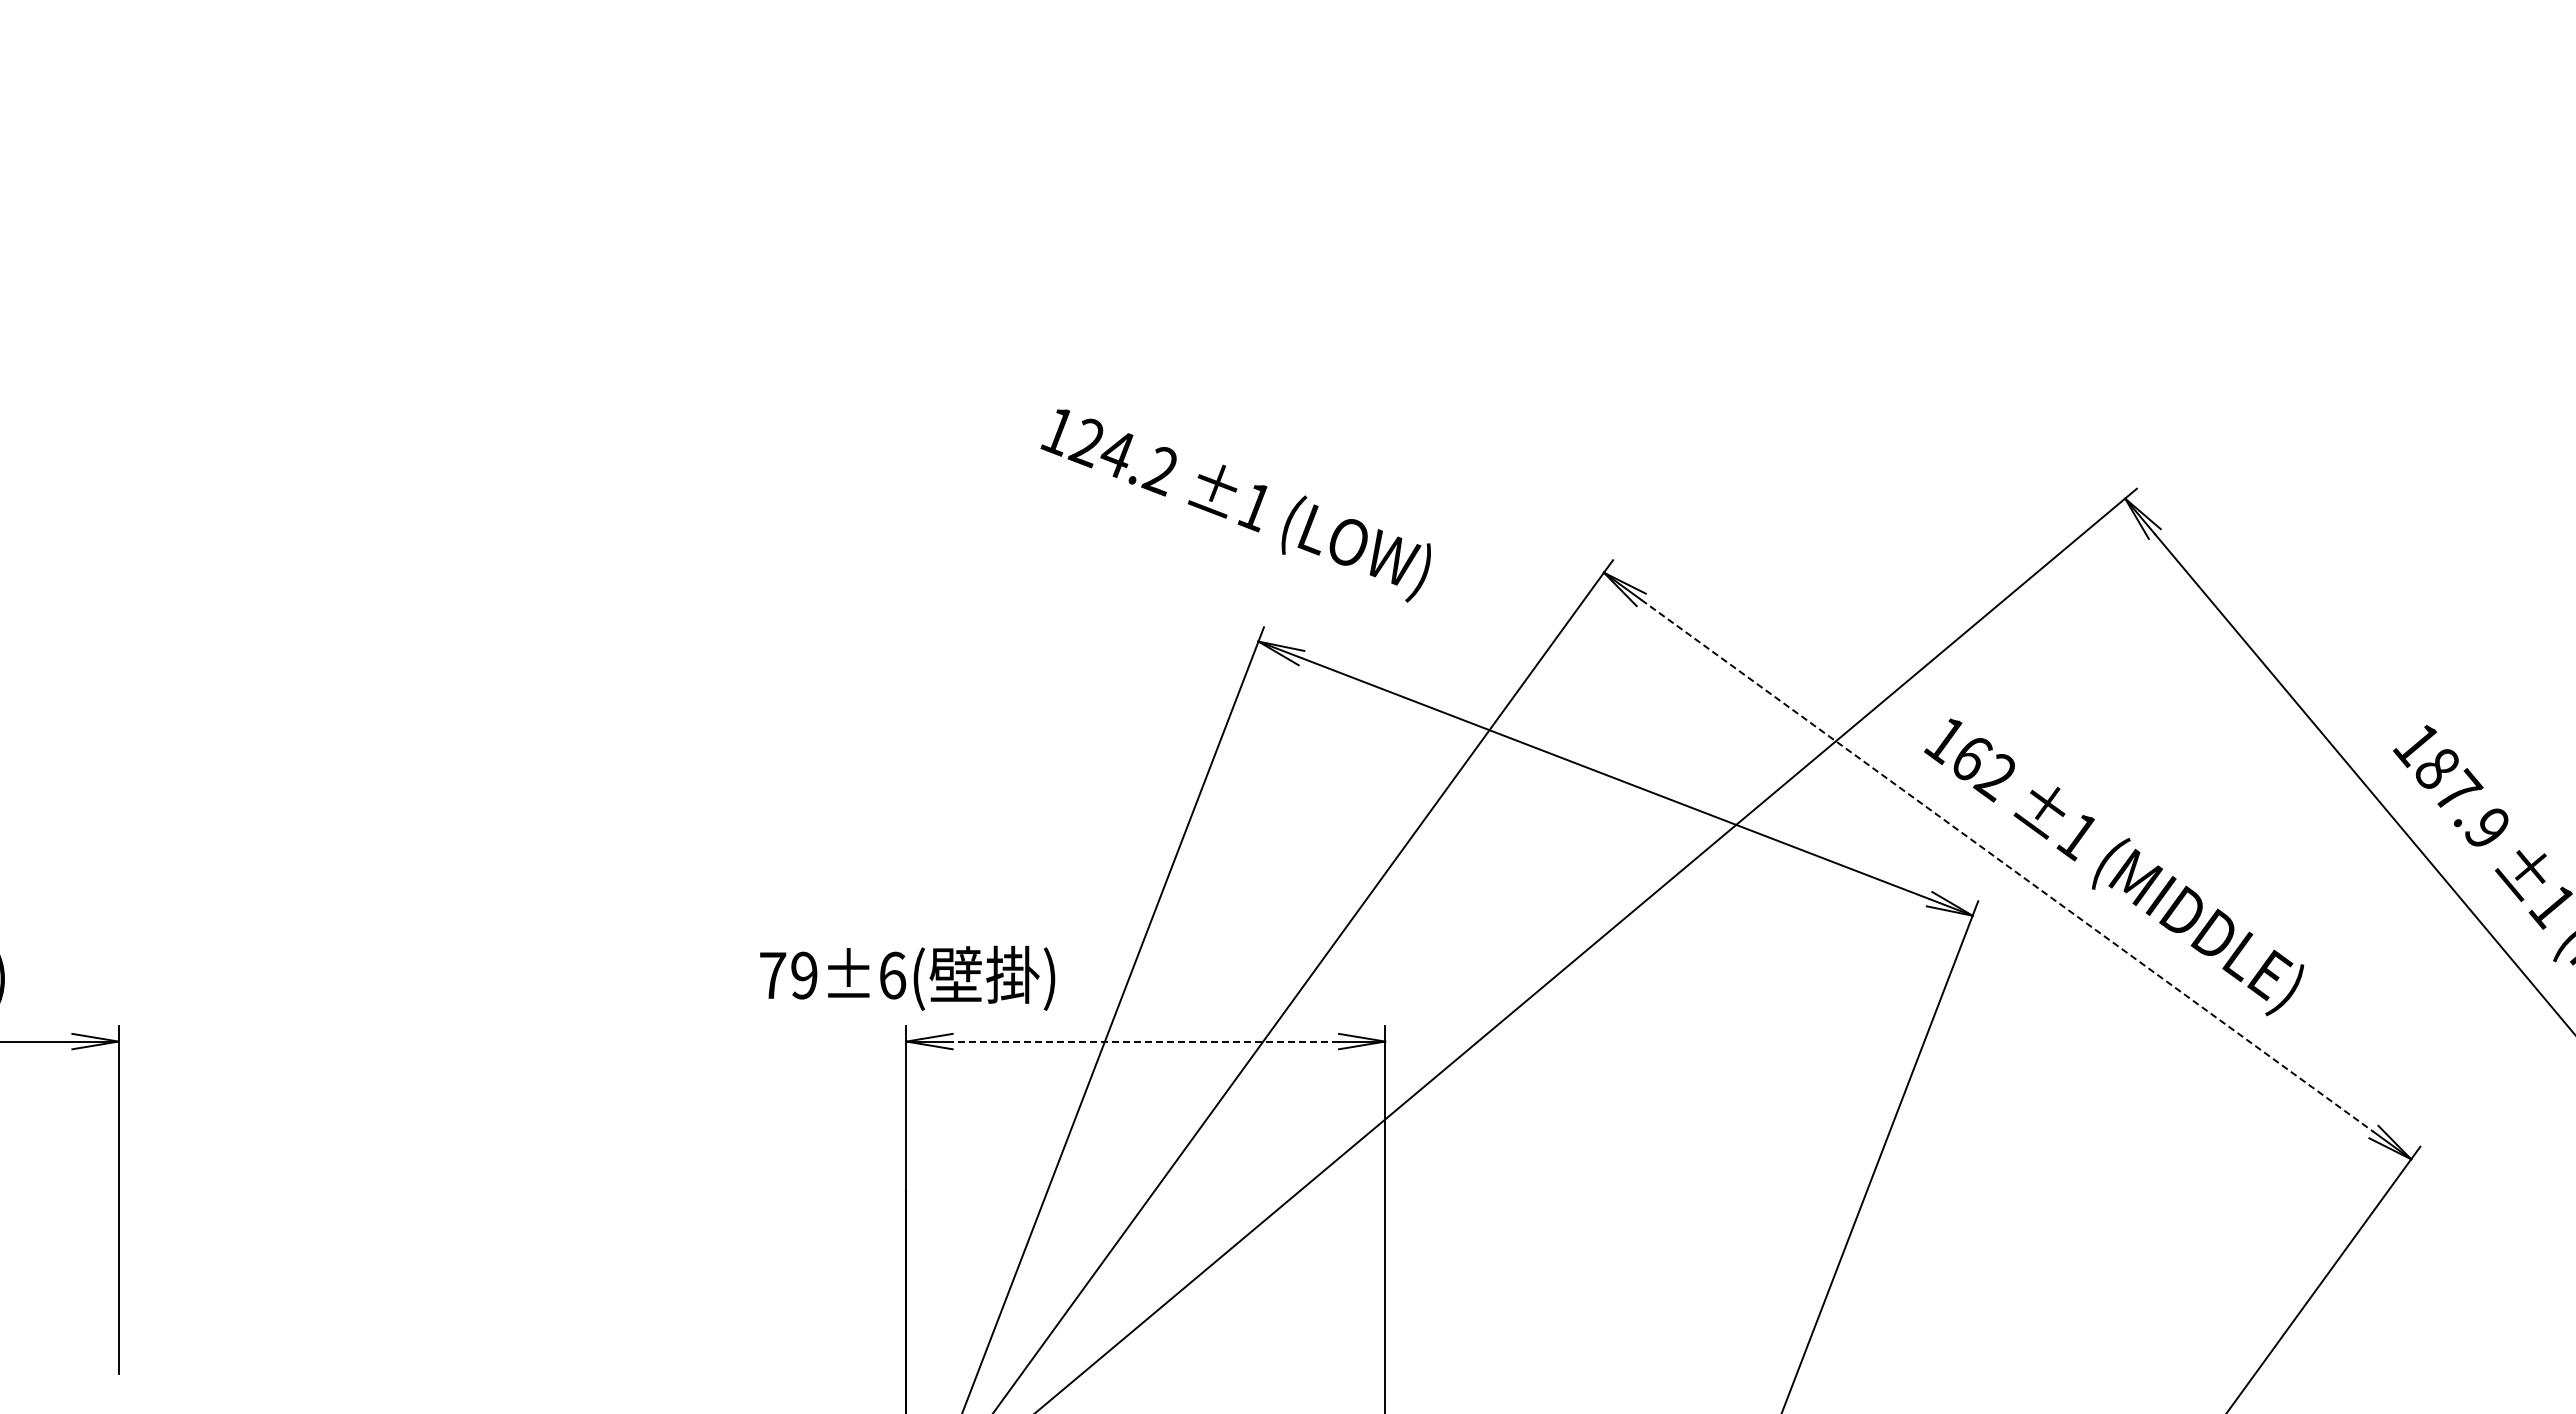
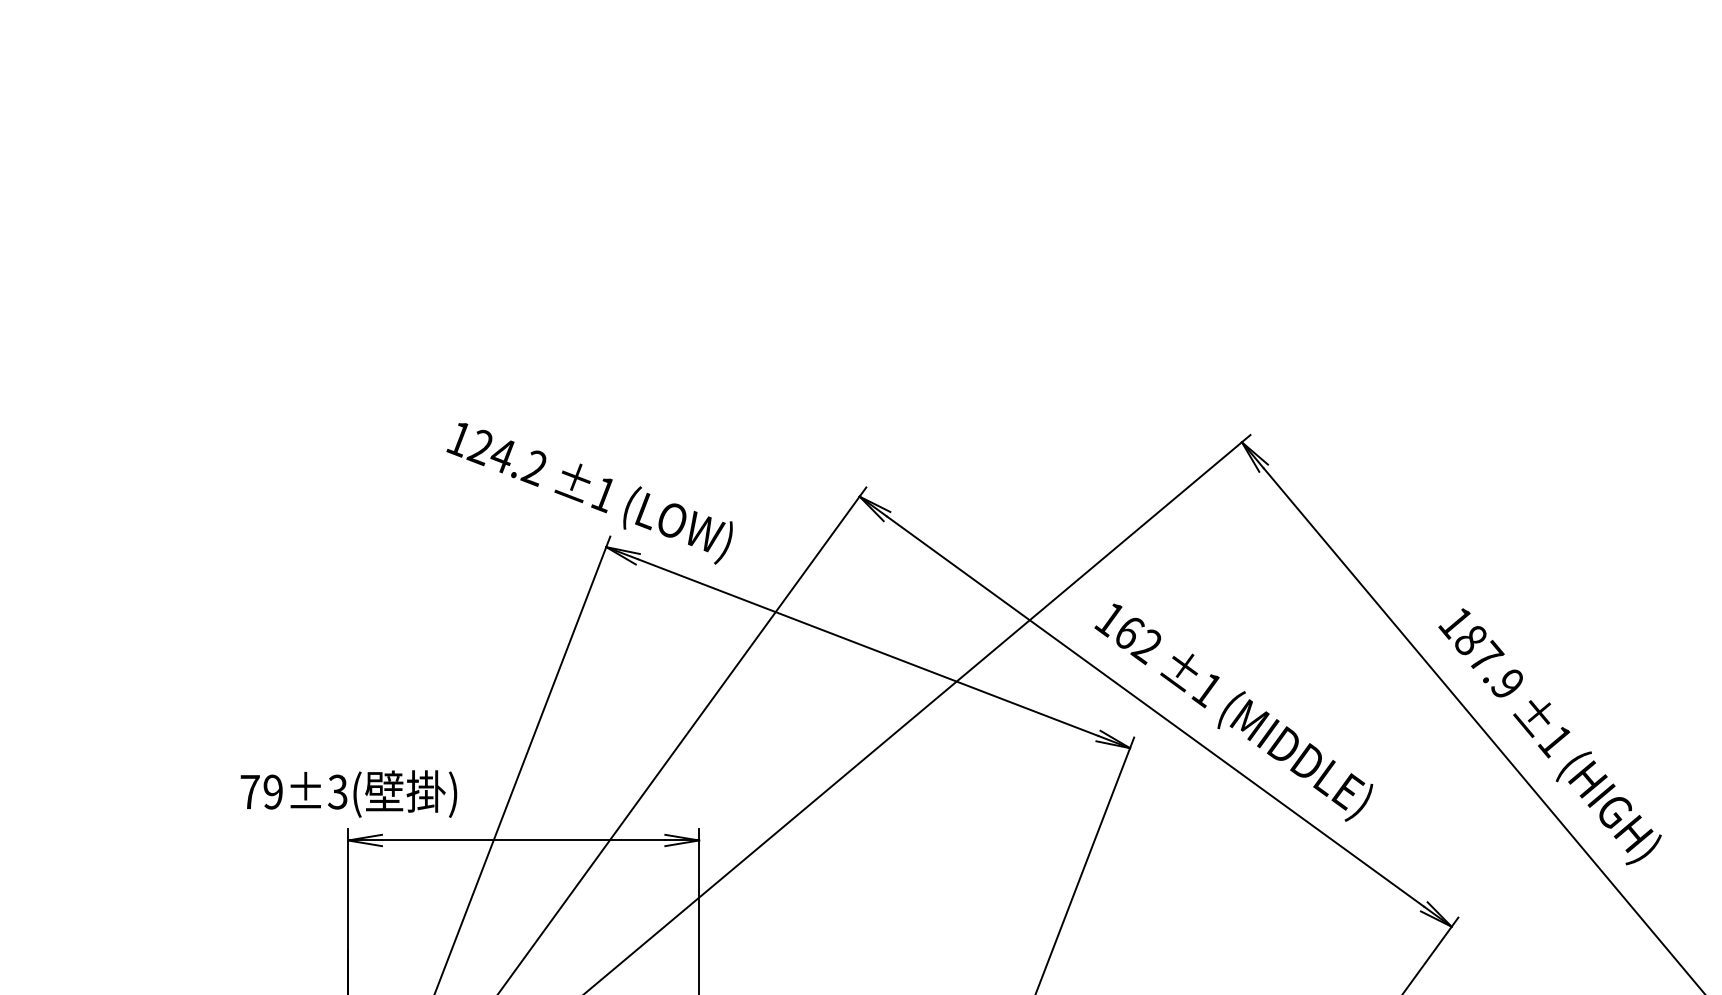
text: (1235, 505) -> (589, 493), moved
line: (2007, 865) -> (1155, 711), dashed -> solid
text: (892, 975) -> (337, 792), 79±6( -> 79±3(
line: (1145, 1041) -> (523, 840), dashed -> solid

